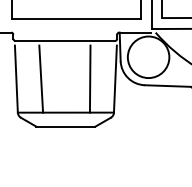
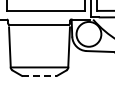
line: (40, 79) -> (24, 47), removed
line: (89, 79) -> (53, 47), removed
line: (65, 126) -> (39, 75), solid -> dashed

